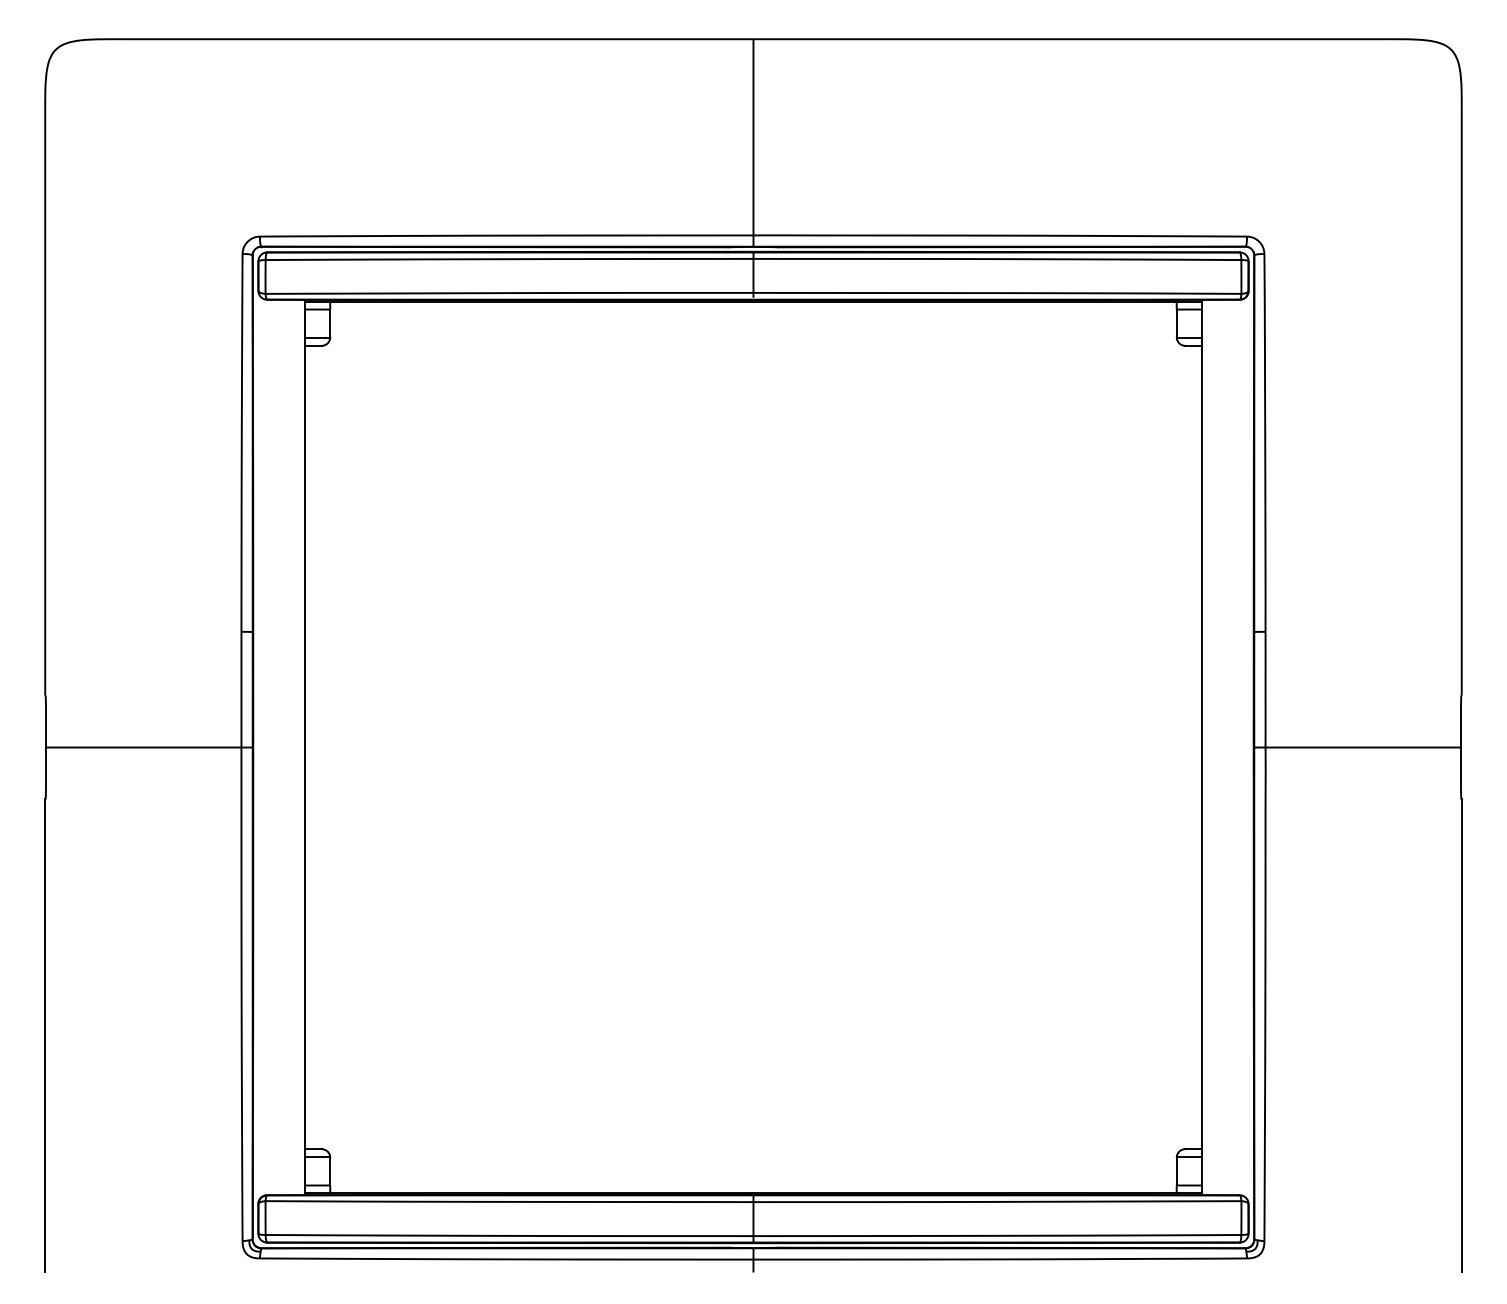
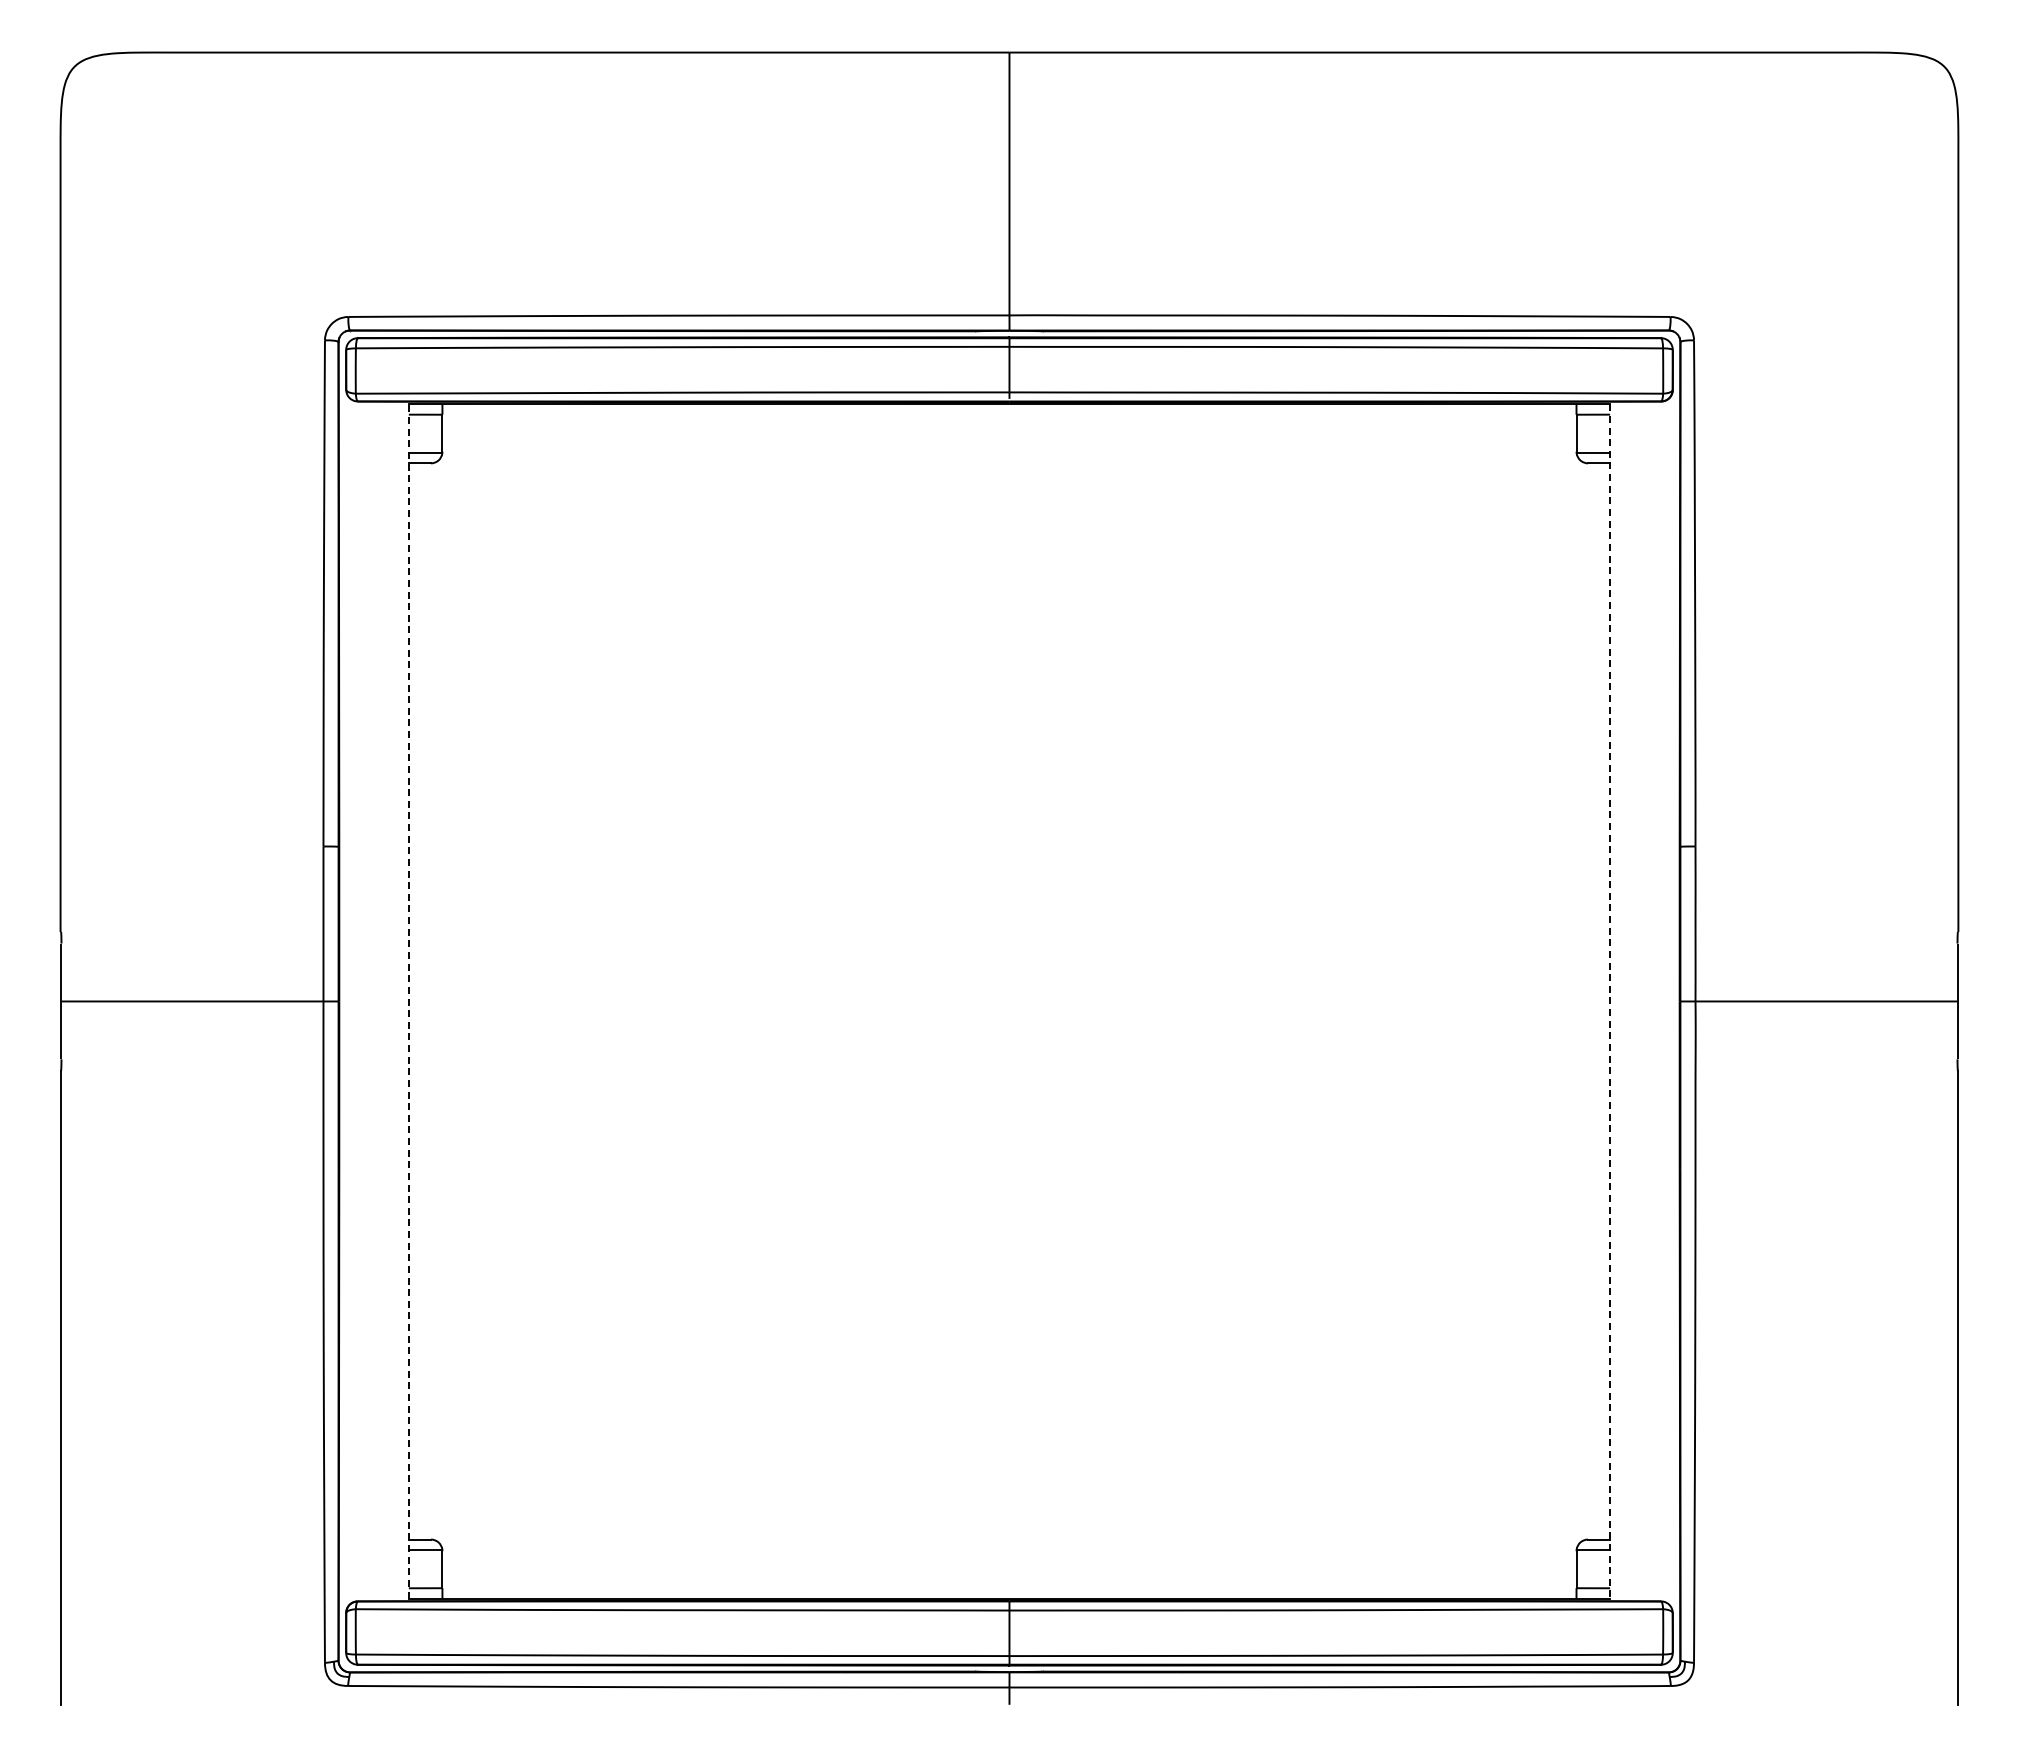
line: (304, 746) -> (408, 1000), solid -> dashed
line: (1202, 747) -> (1610, 1001), solid -> dashed

